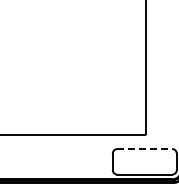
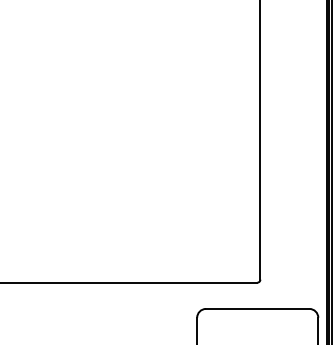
line: (145, 149) -> (259, 309), dashed -> solid

